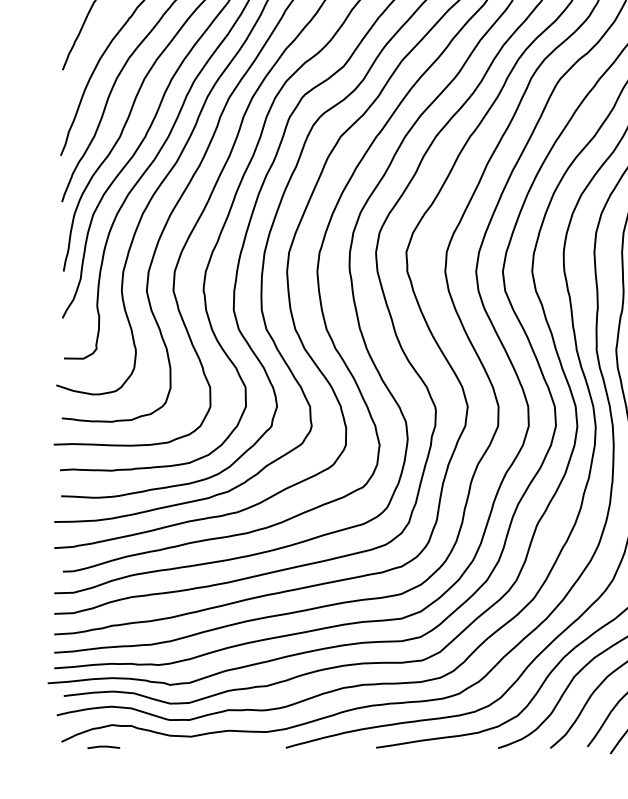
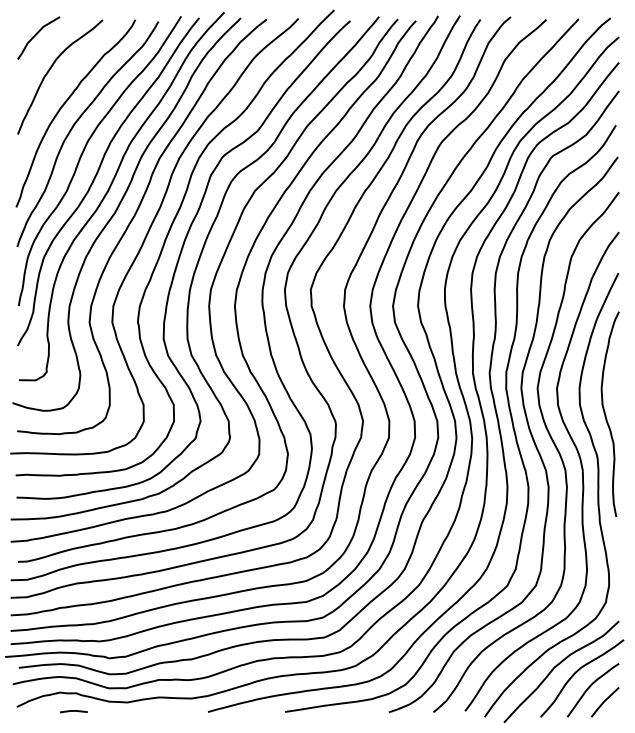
line: (103, 747) -> (73, 711), moved

